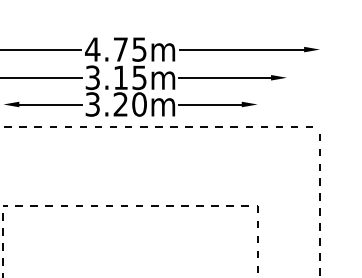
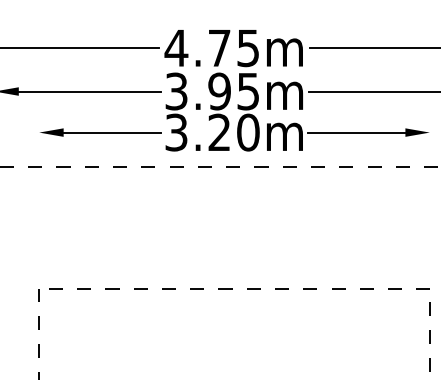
text: (120, 77) -> (219, 91), 3.15m -> 3.95m

